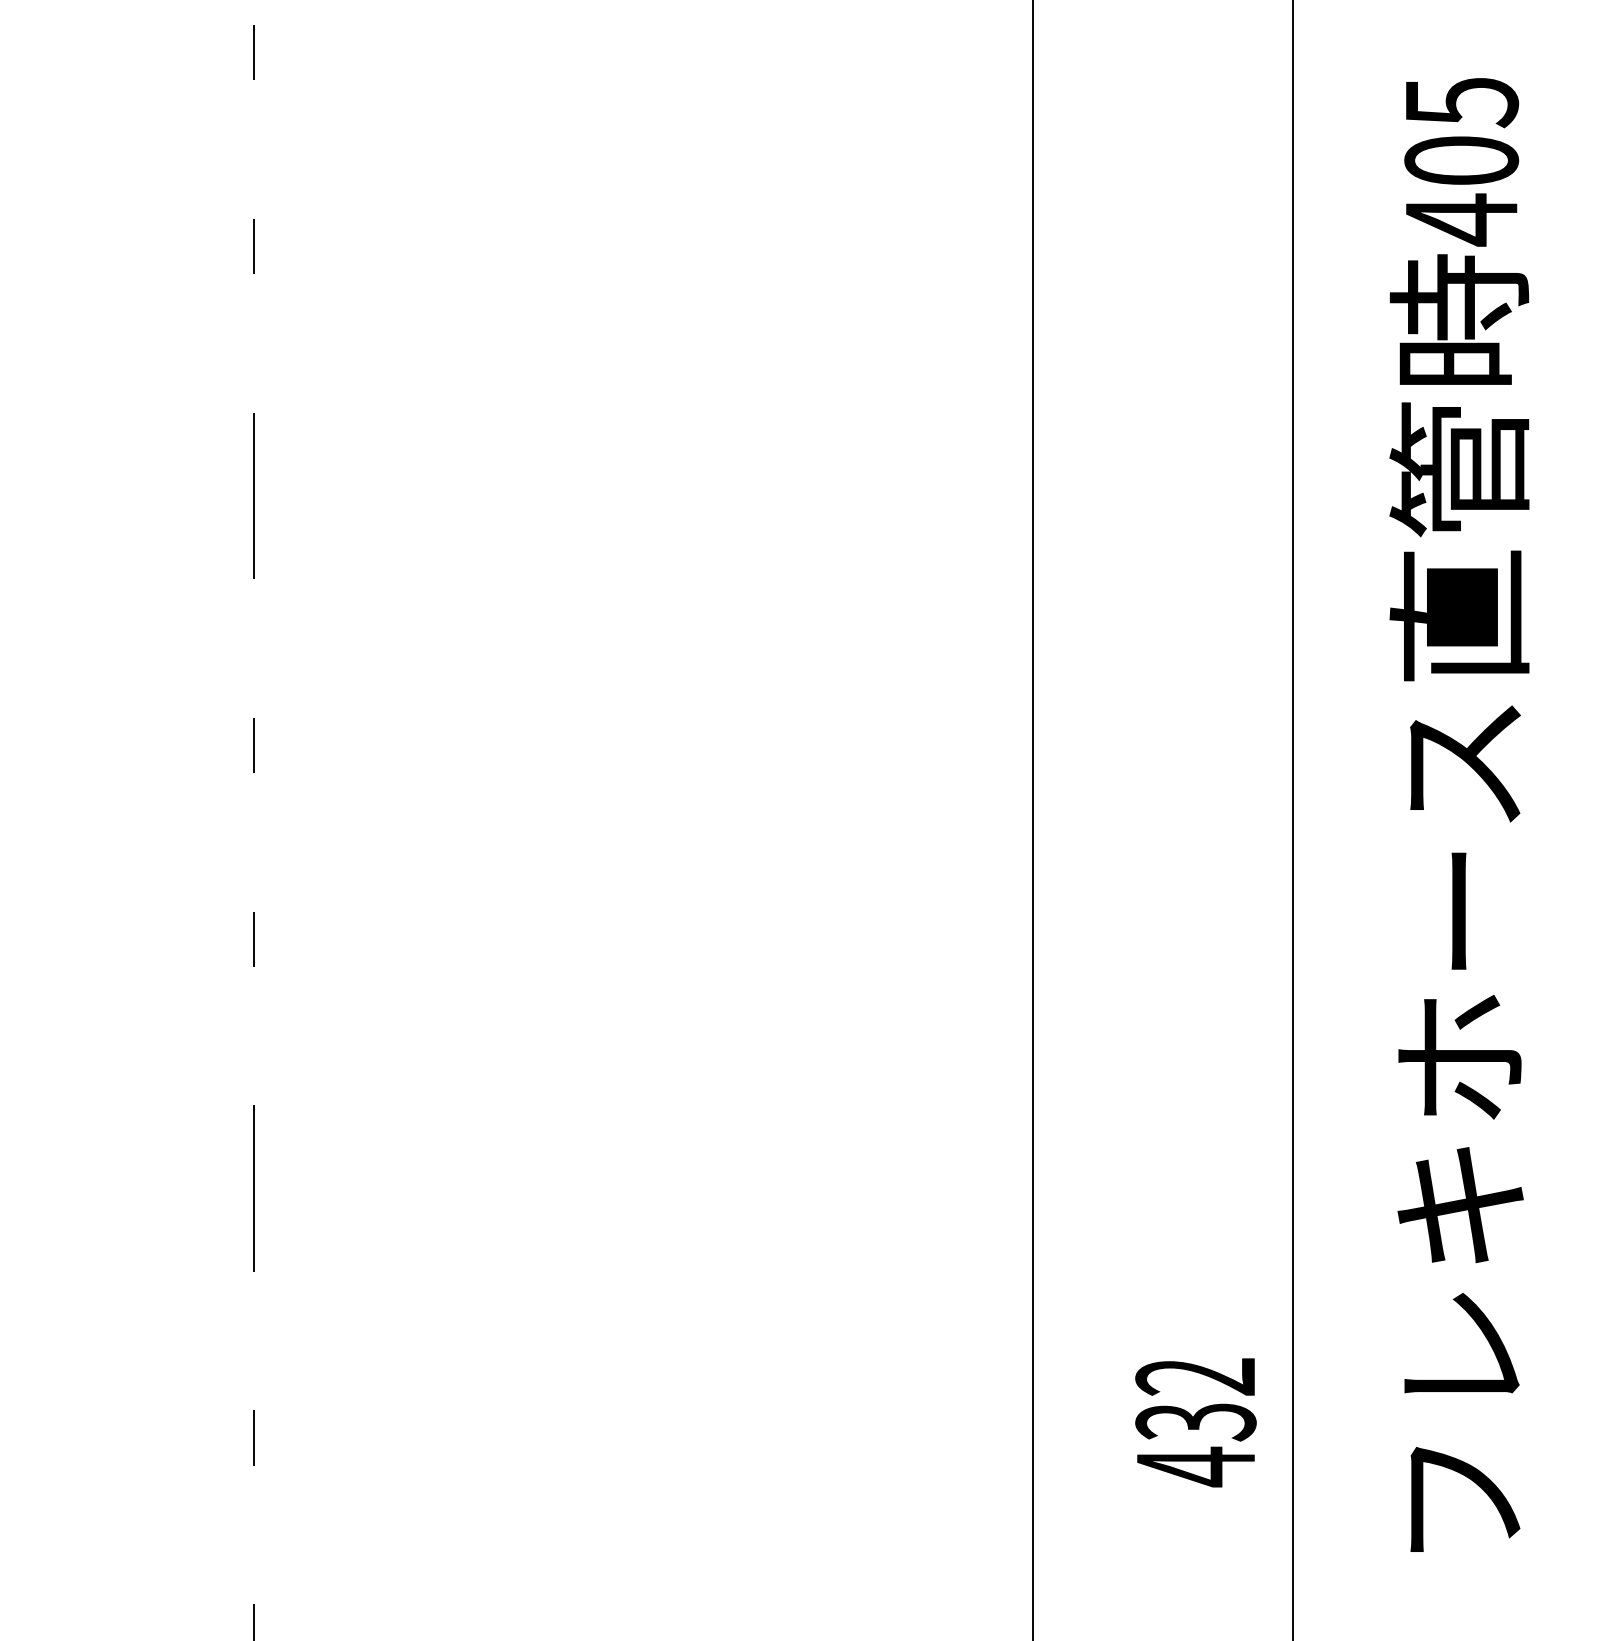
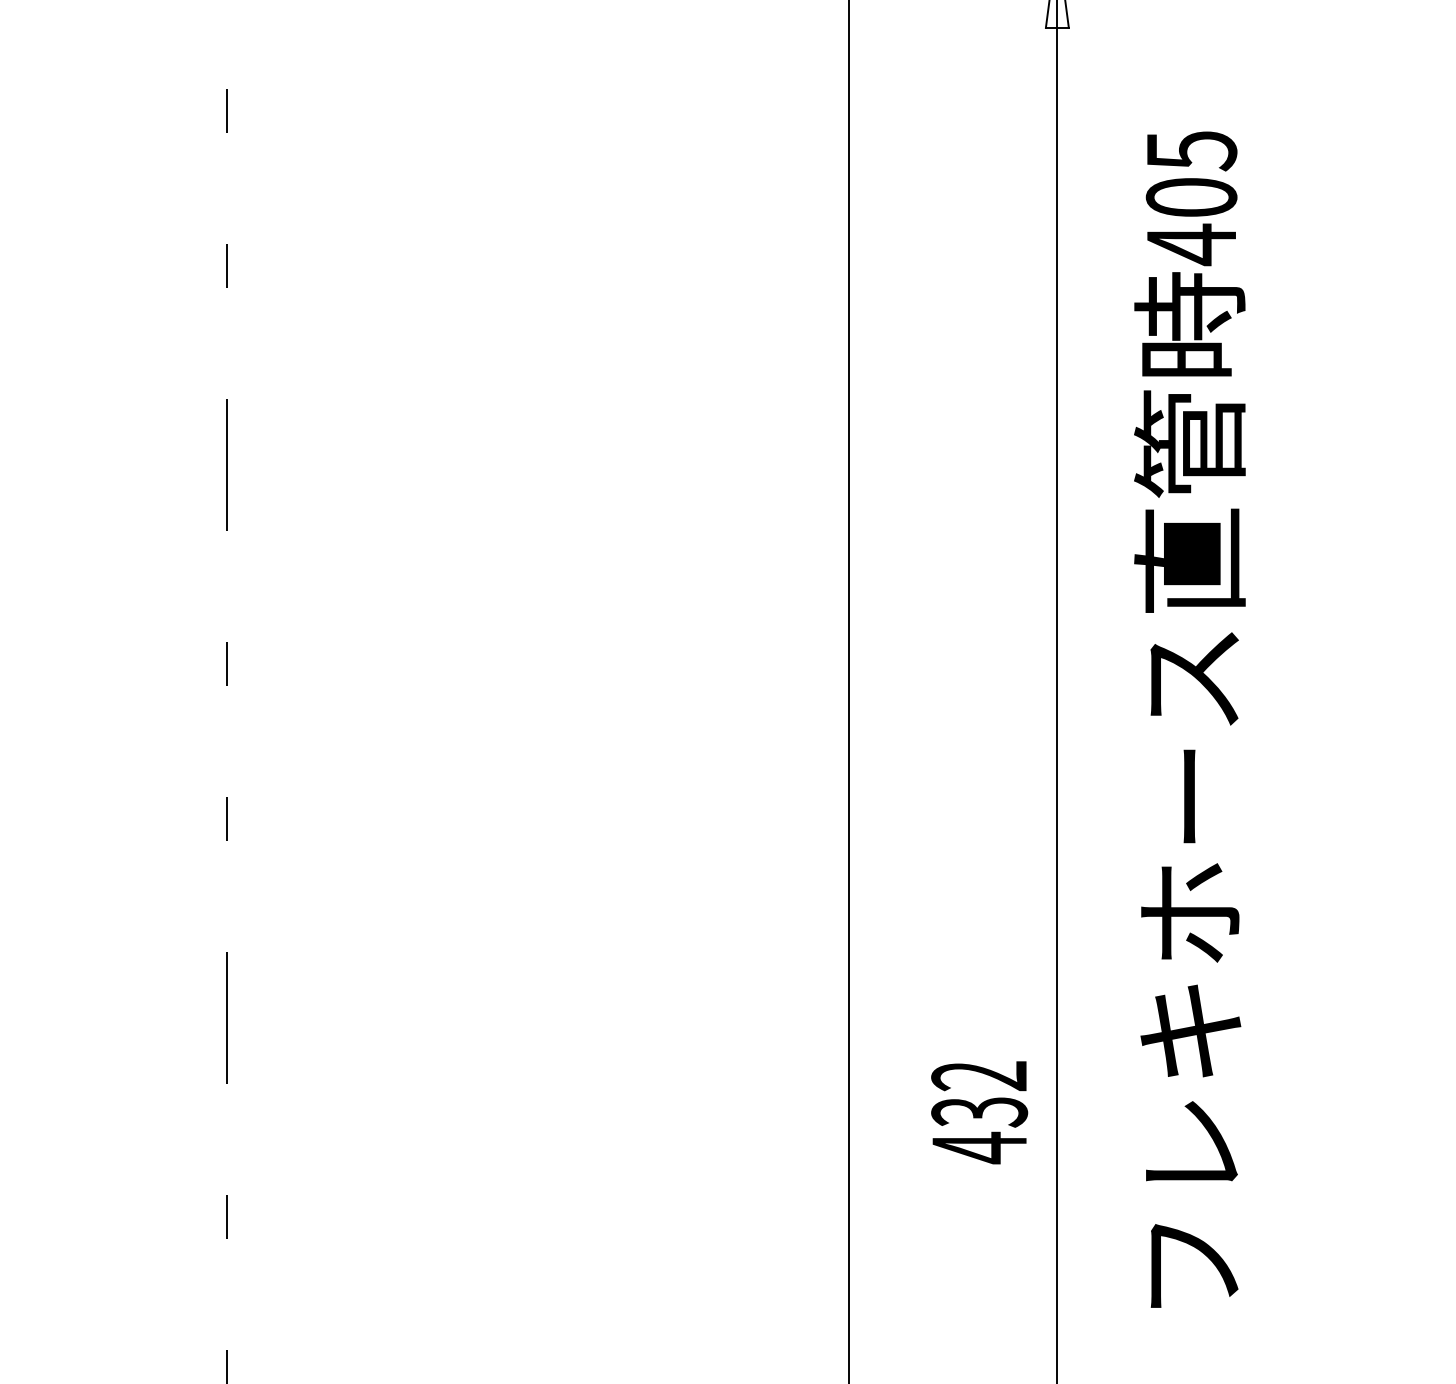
text: (1195, 1422) -> (979, 1112), moved

